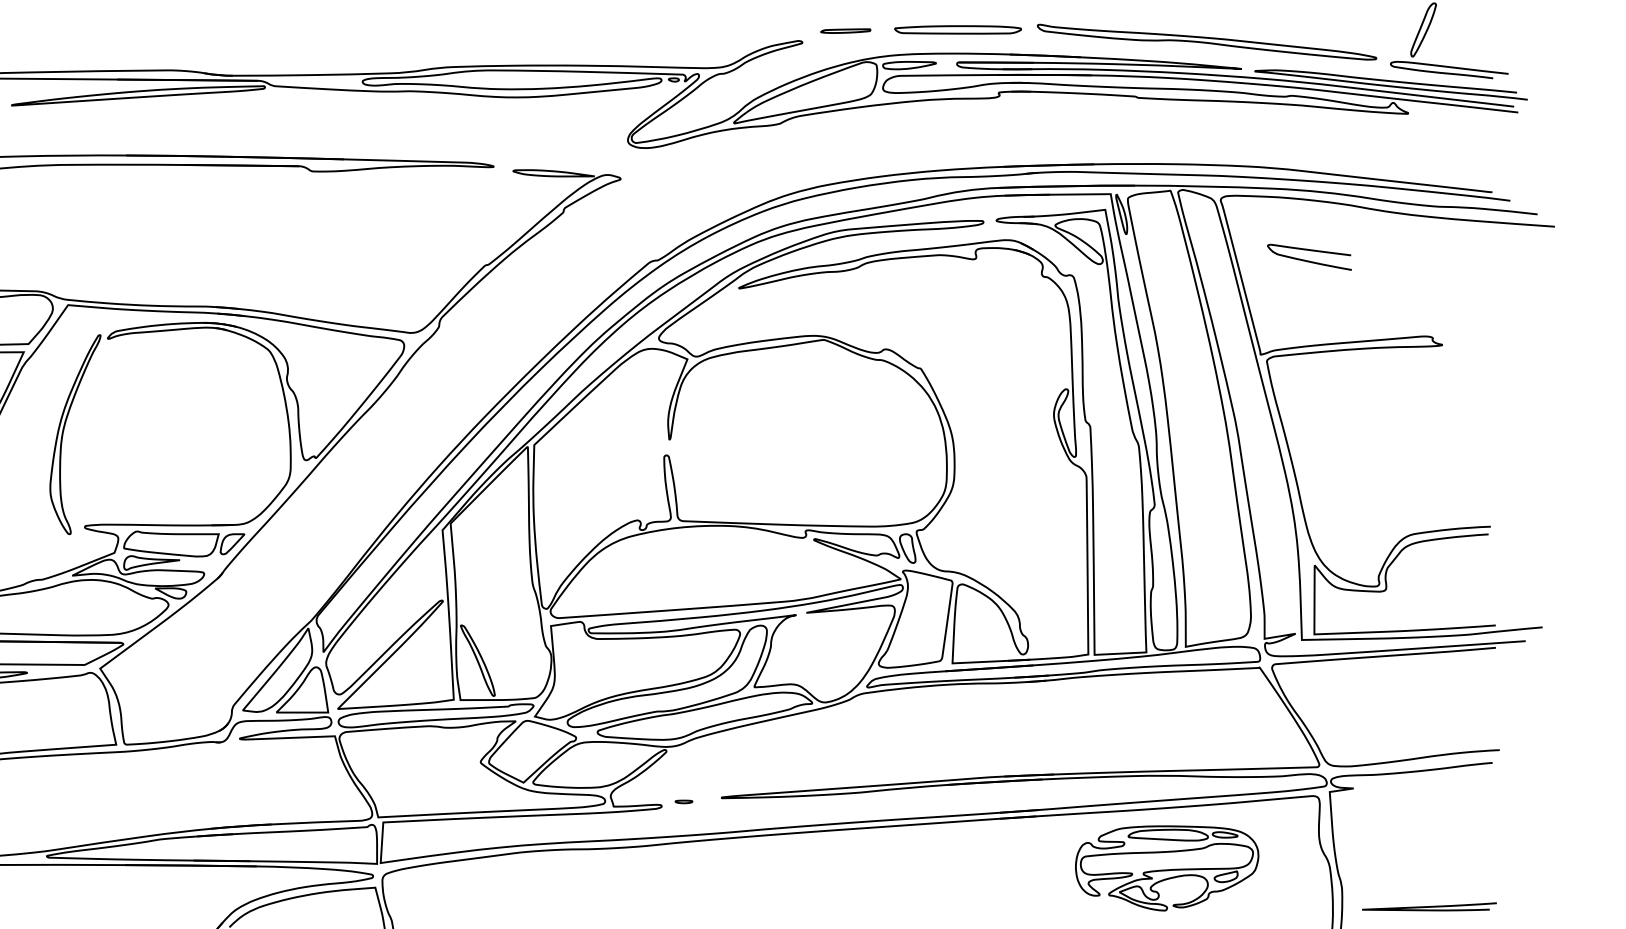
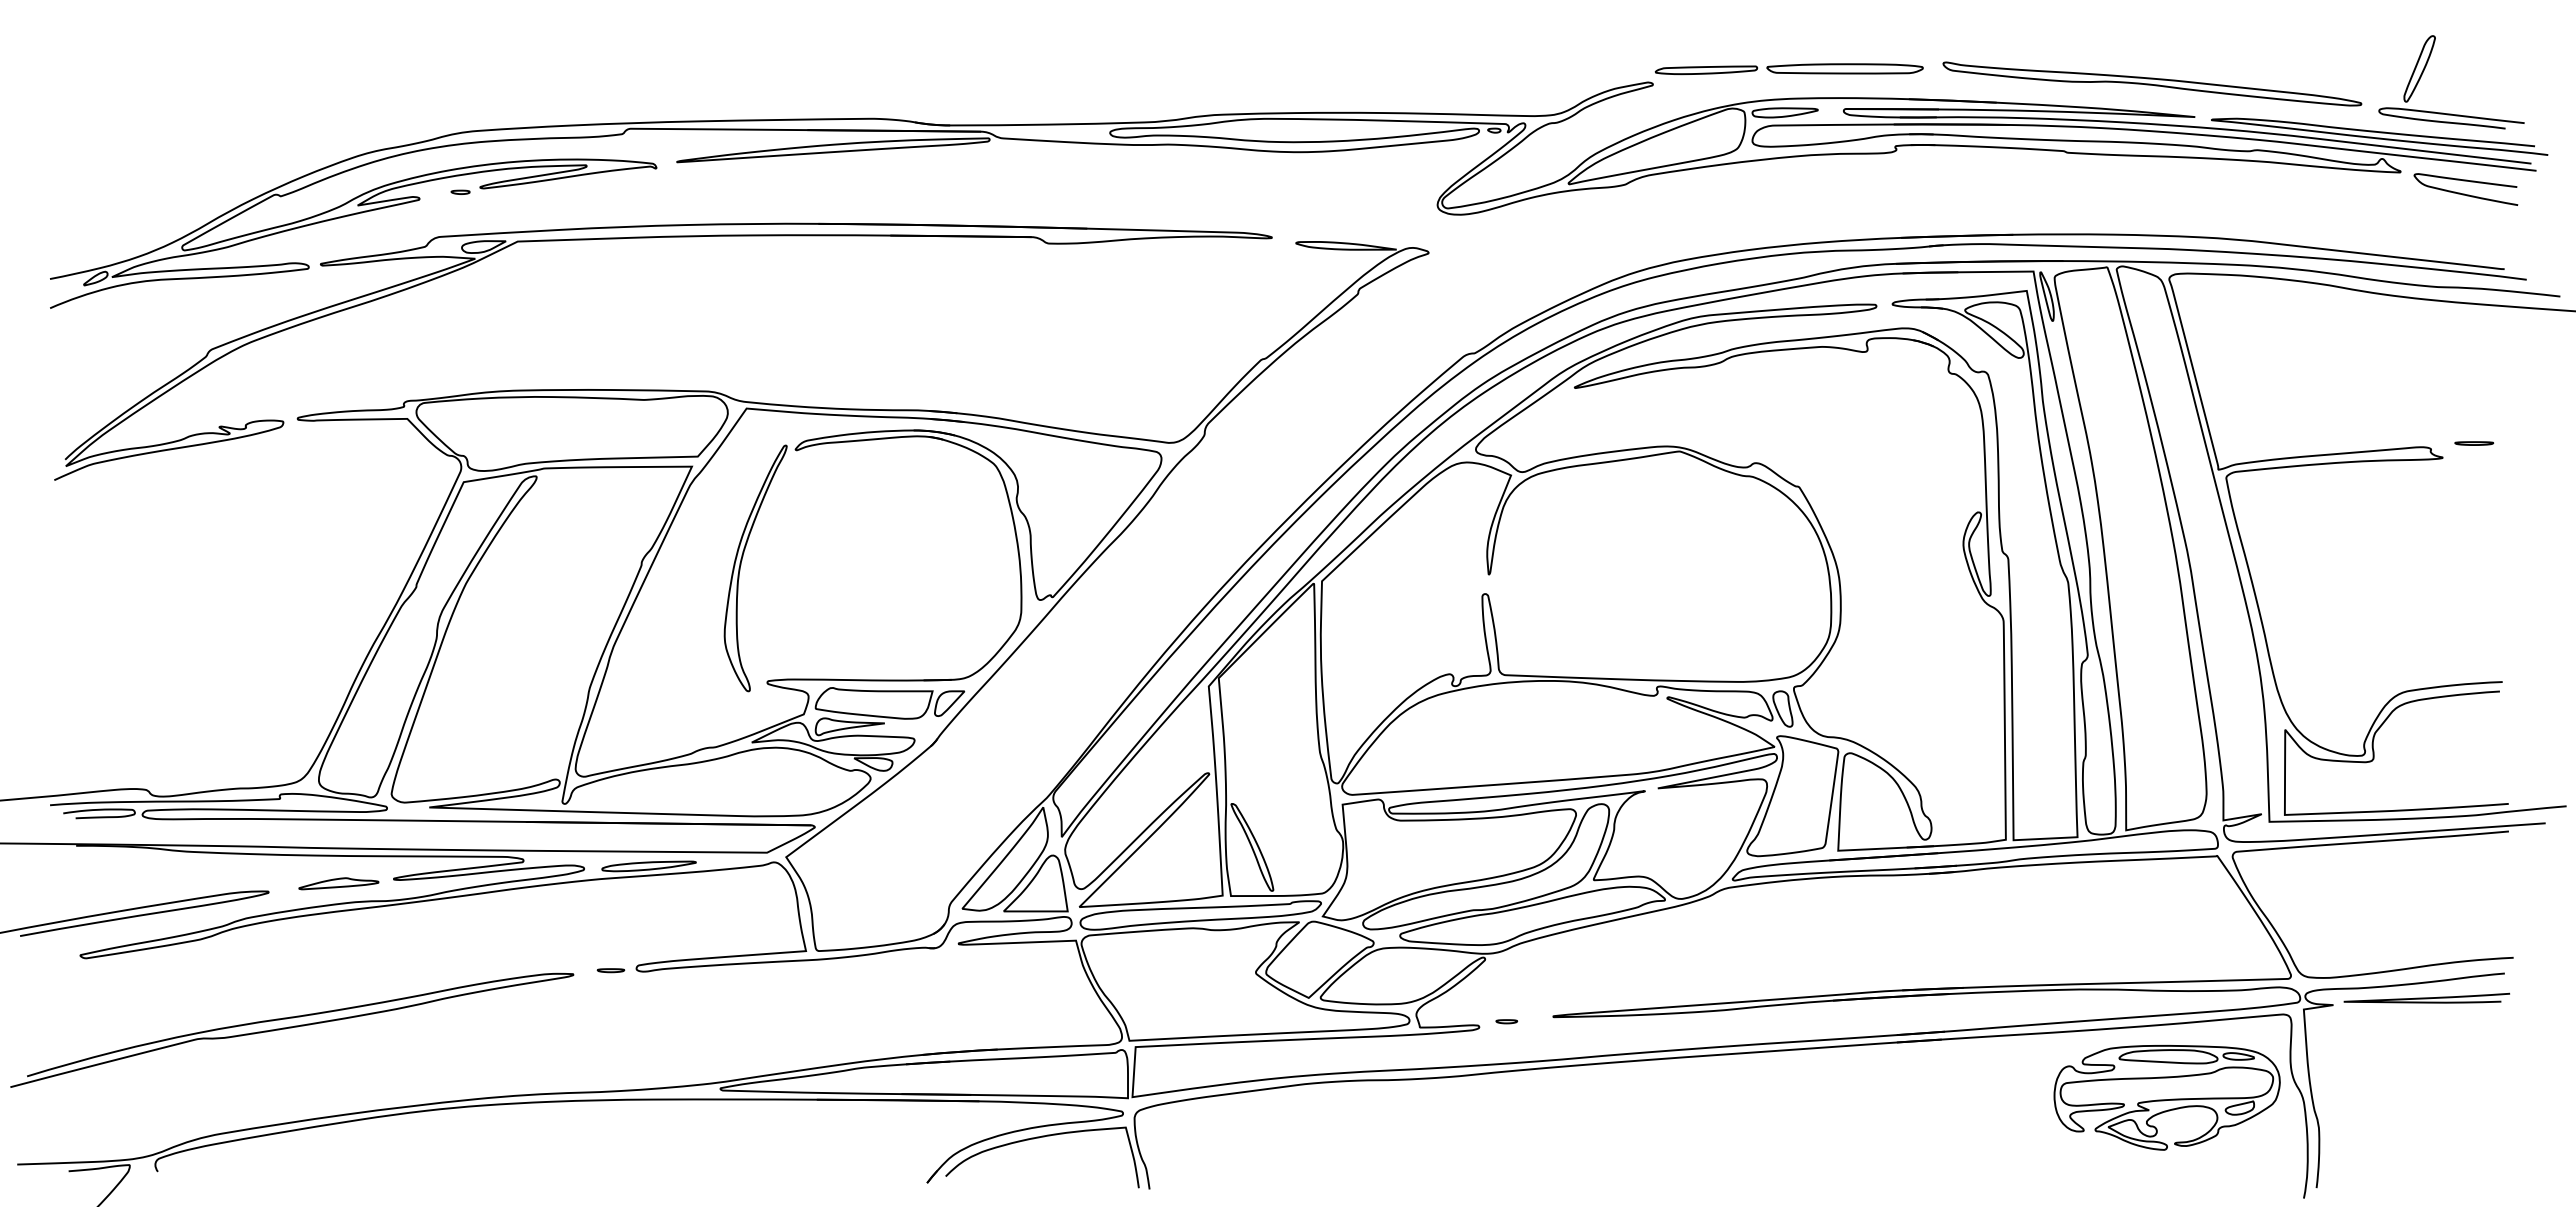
part: (845, 31) -> (1706, 70), size x1.67
curve: (1308, 260) -> (2464, 193), moved
line: (1468, 332) -> (2474, 442), added
part: (1166, 868) -> (2166, 1097), moved
curve: (1429, 906) -> (2426, 997), moved

